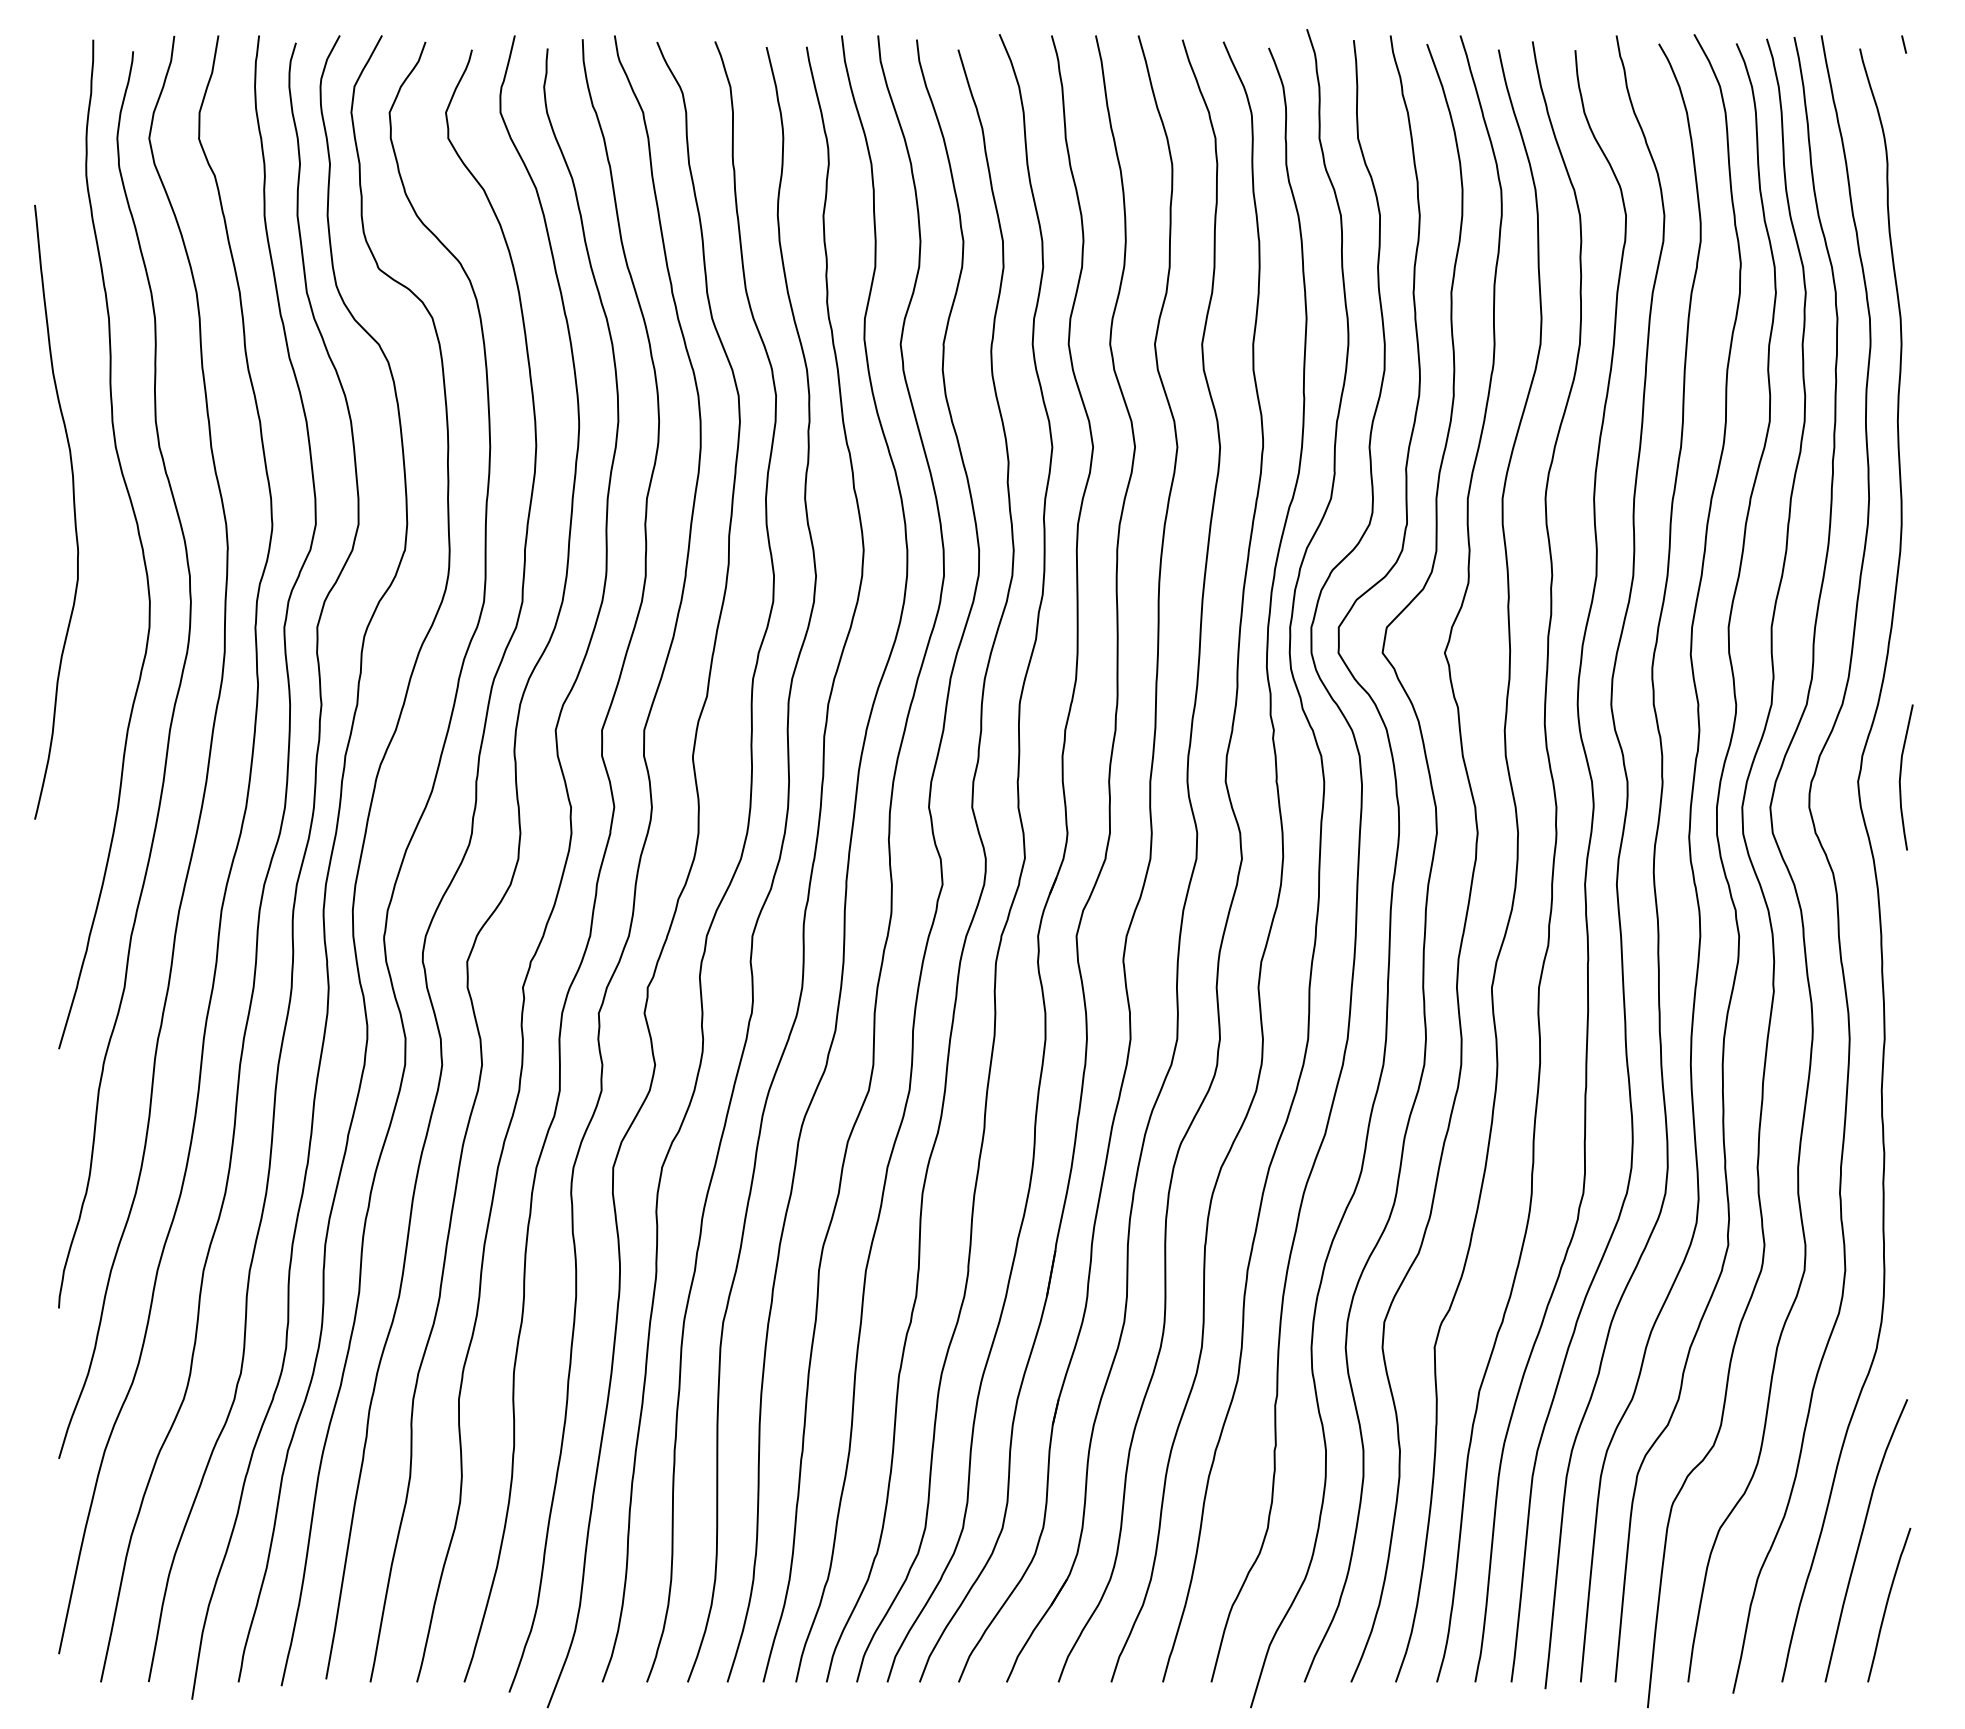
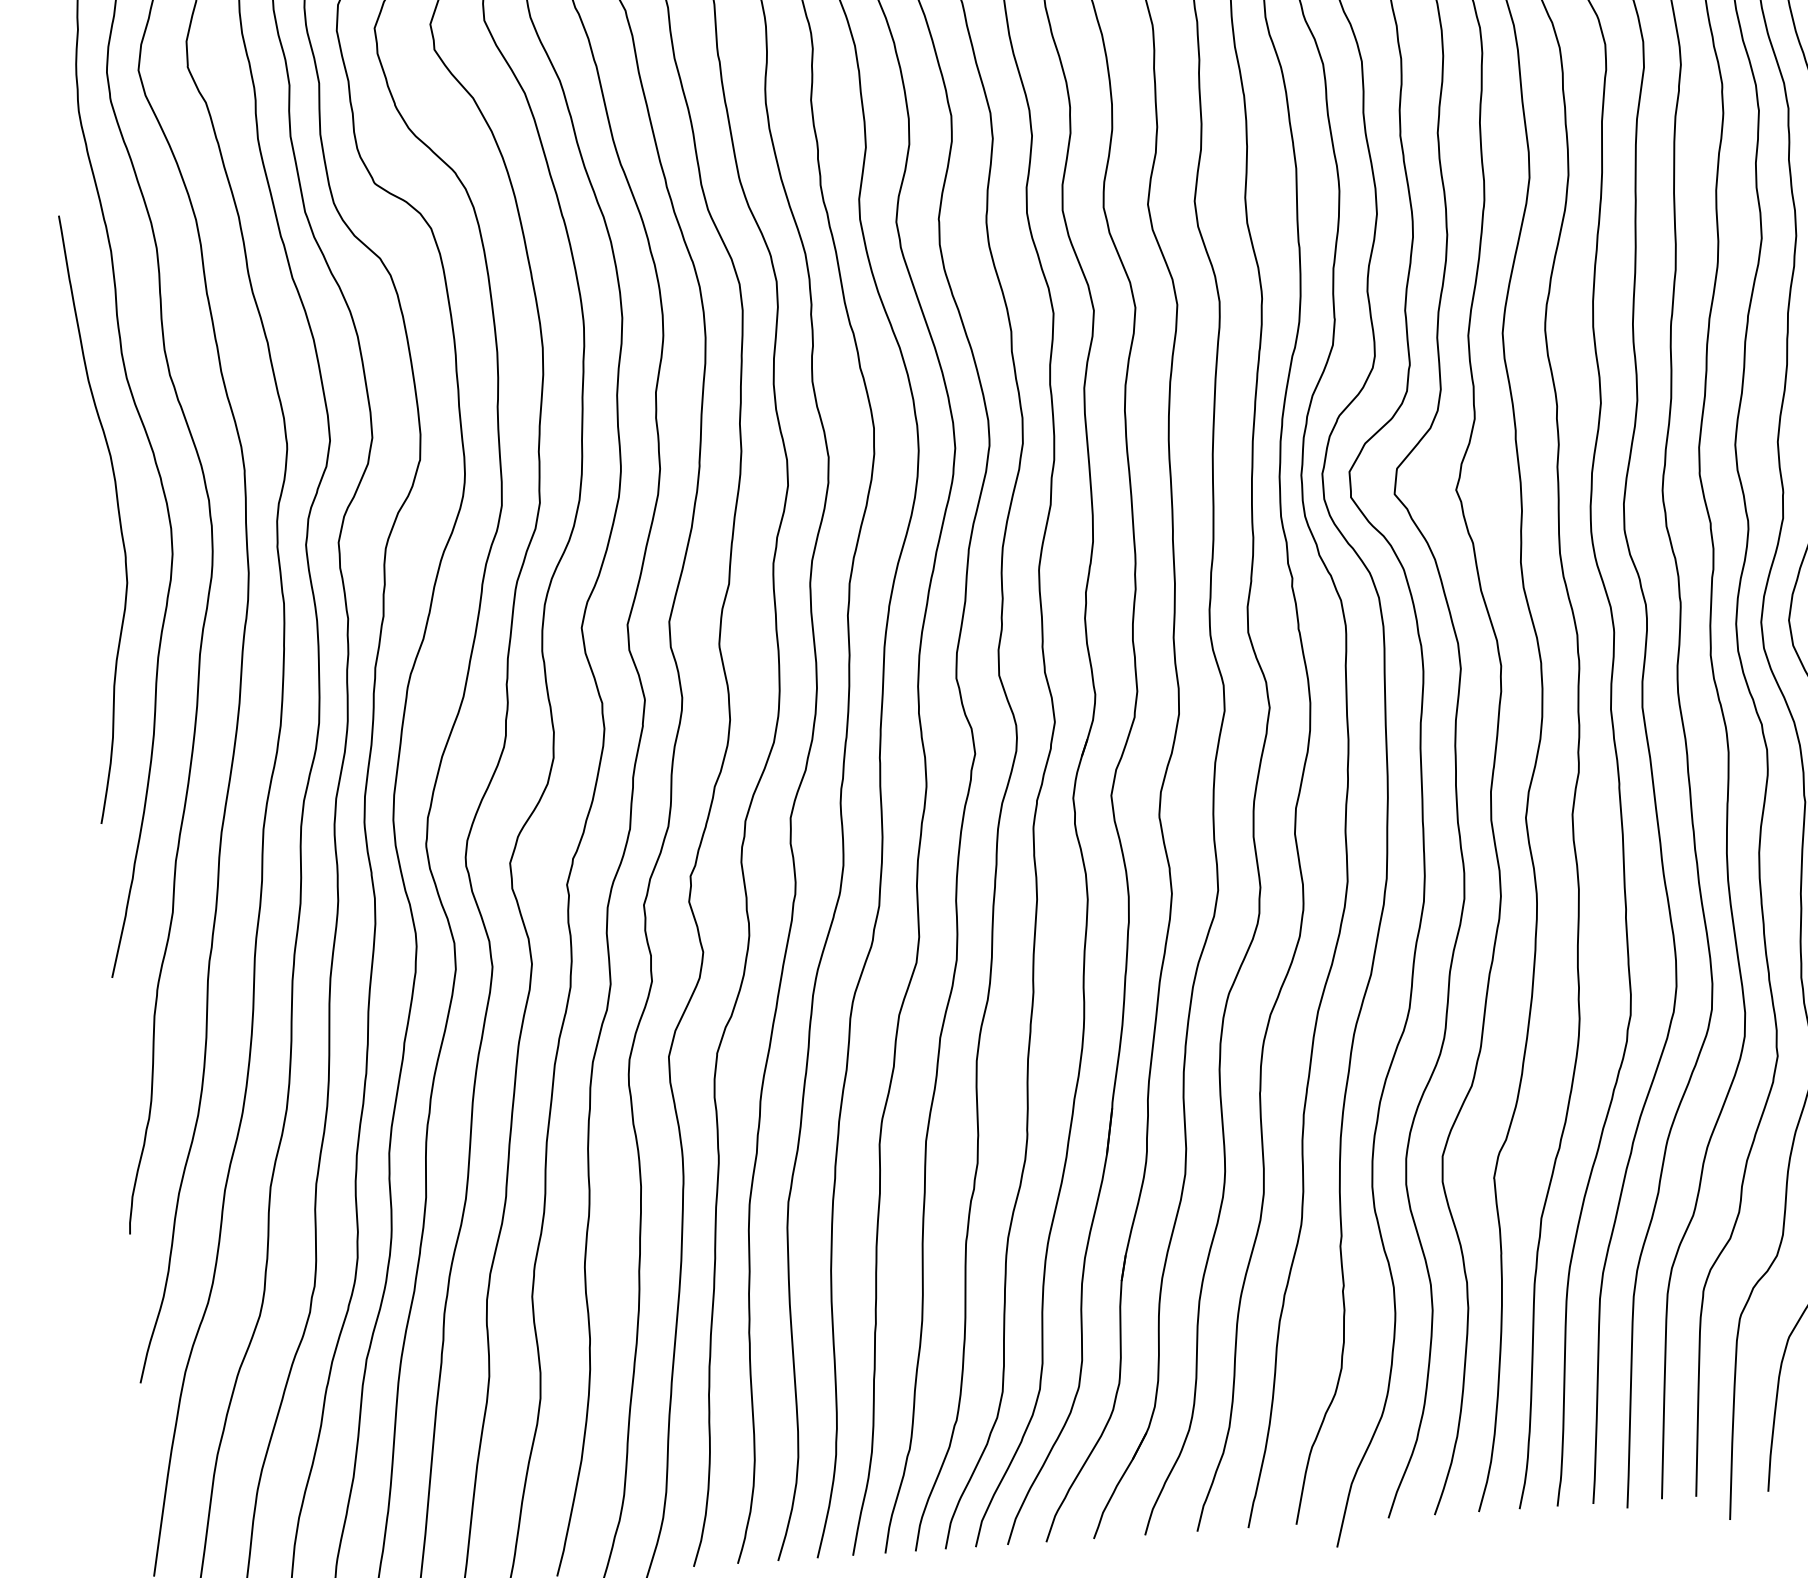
curve: (73, 511) -> (118, 516), moved

